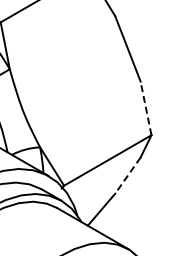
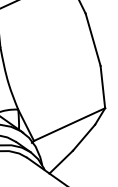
line: (145, 107) -> (102, 86), dashed -> solid
line: (127, 176) -> (83, 138), dashed -> solid

